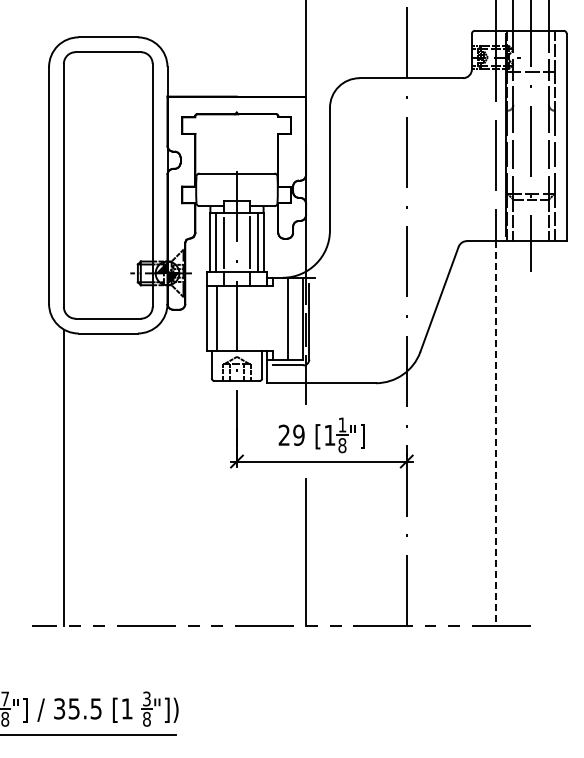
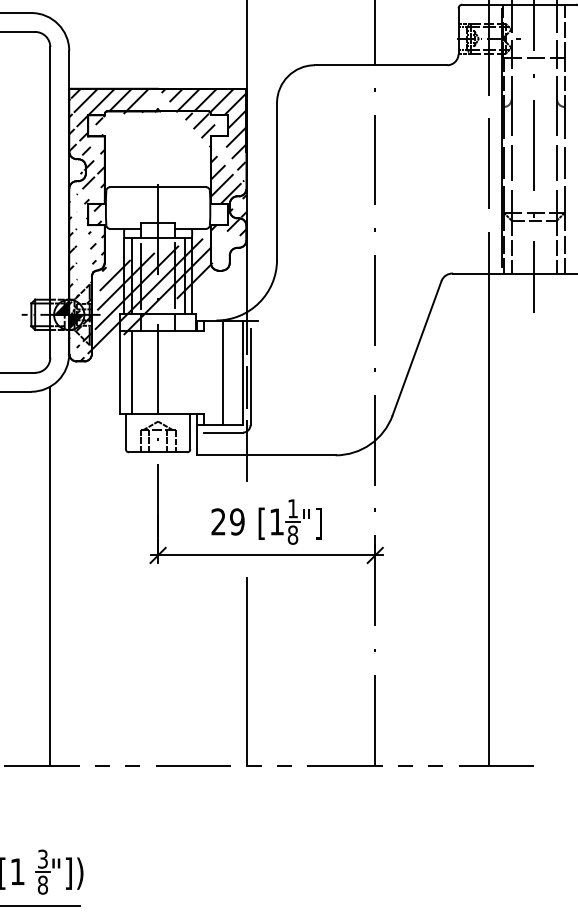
hatch: (236, 202) -> (157, 224), added
line: (495, 434) -> (488, 520), dashed -> solid
line: (152, 477) -> (50, 575), added

